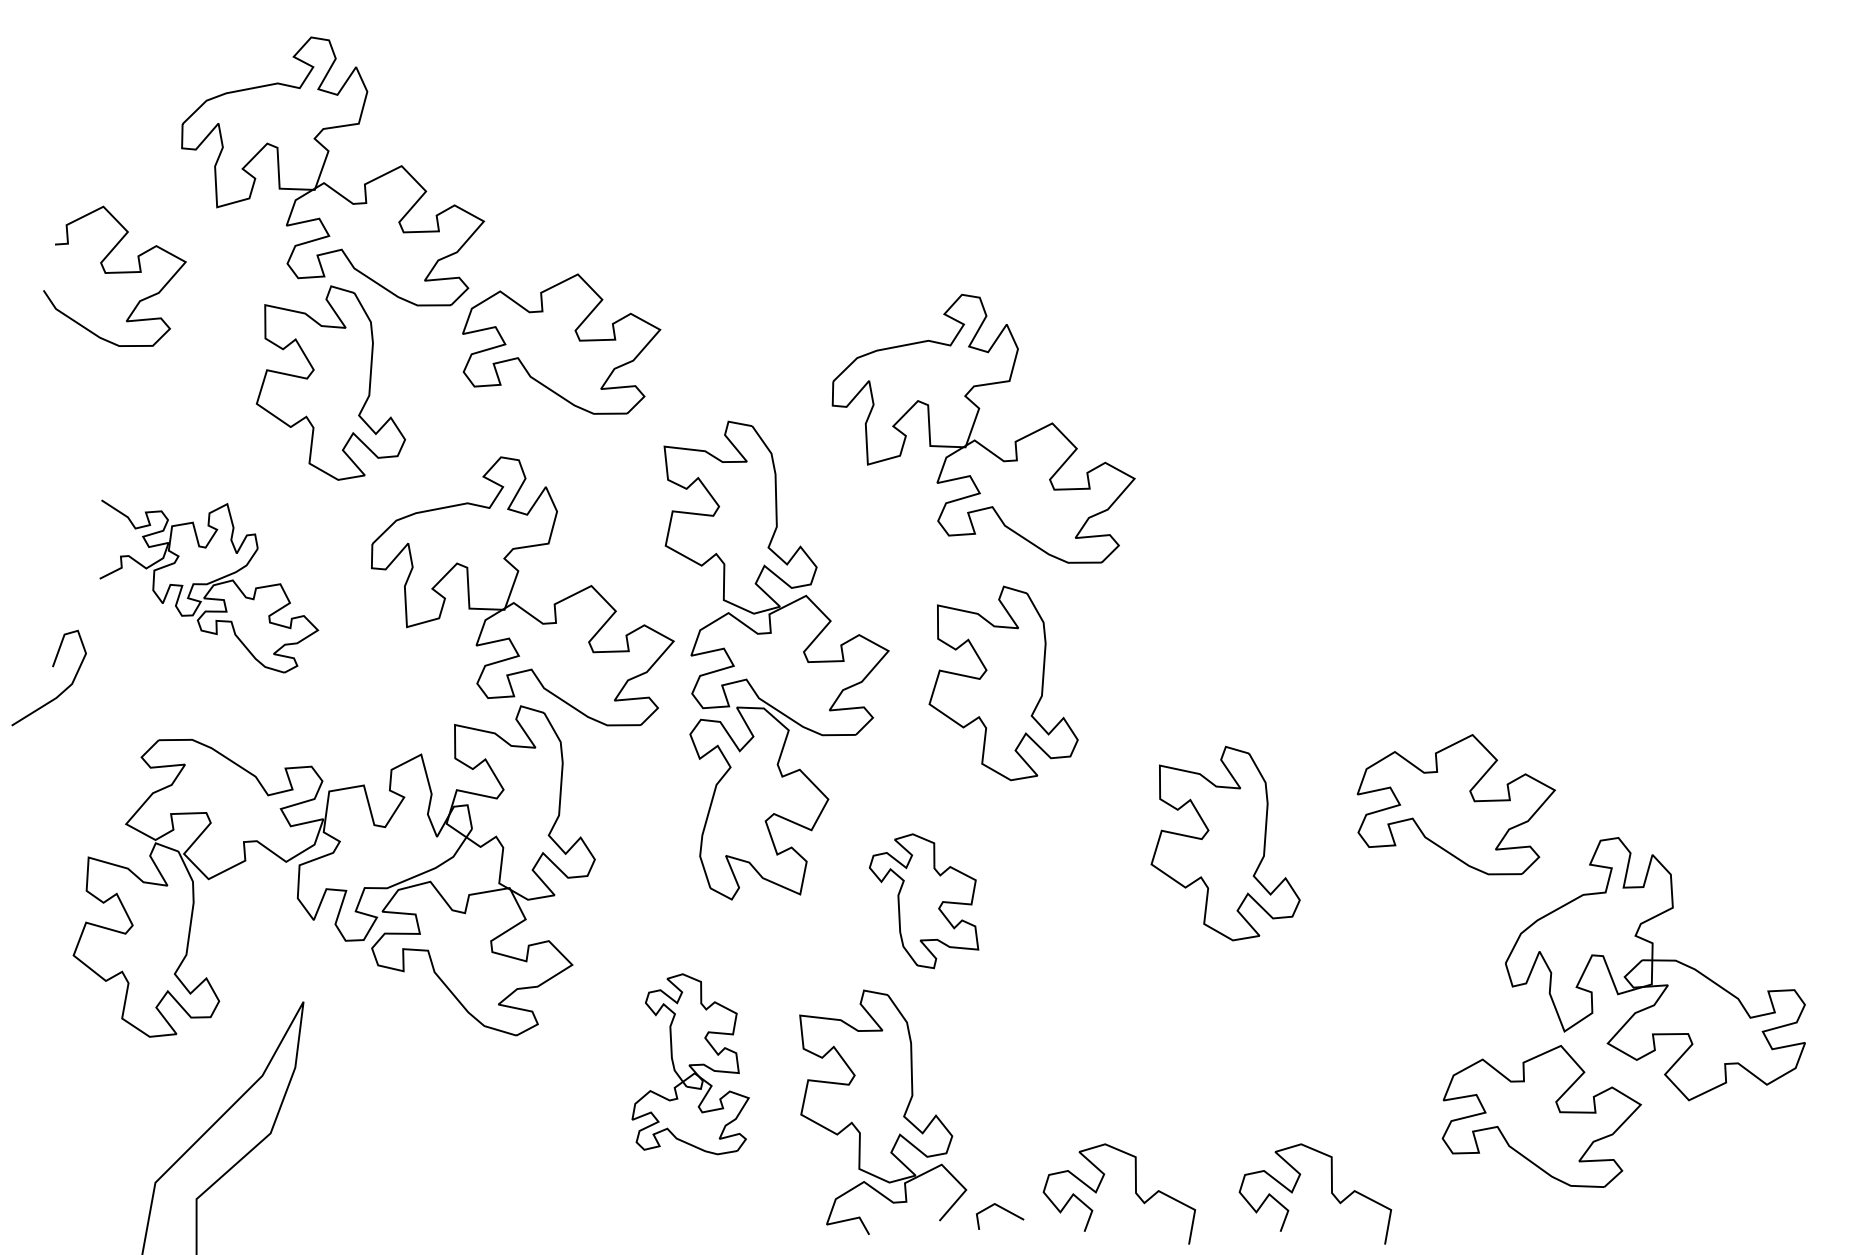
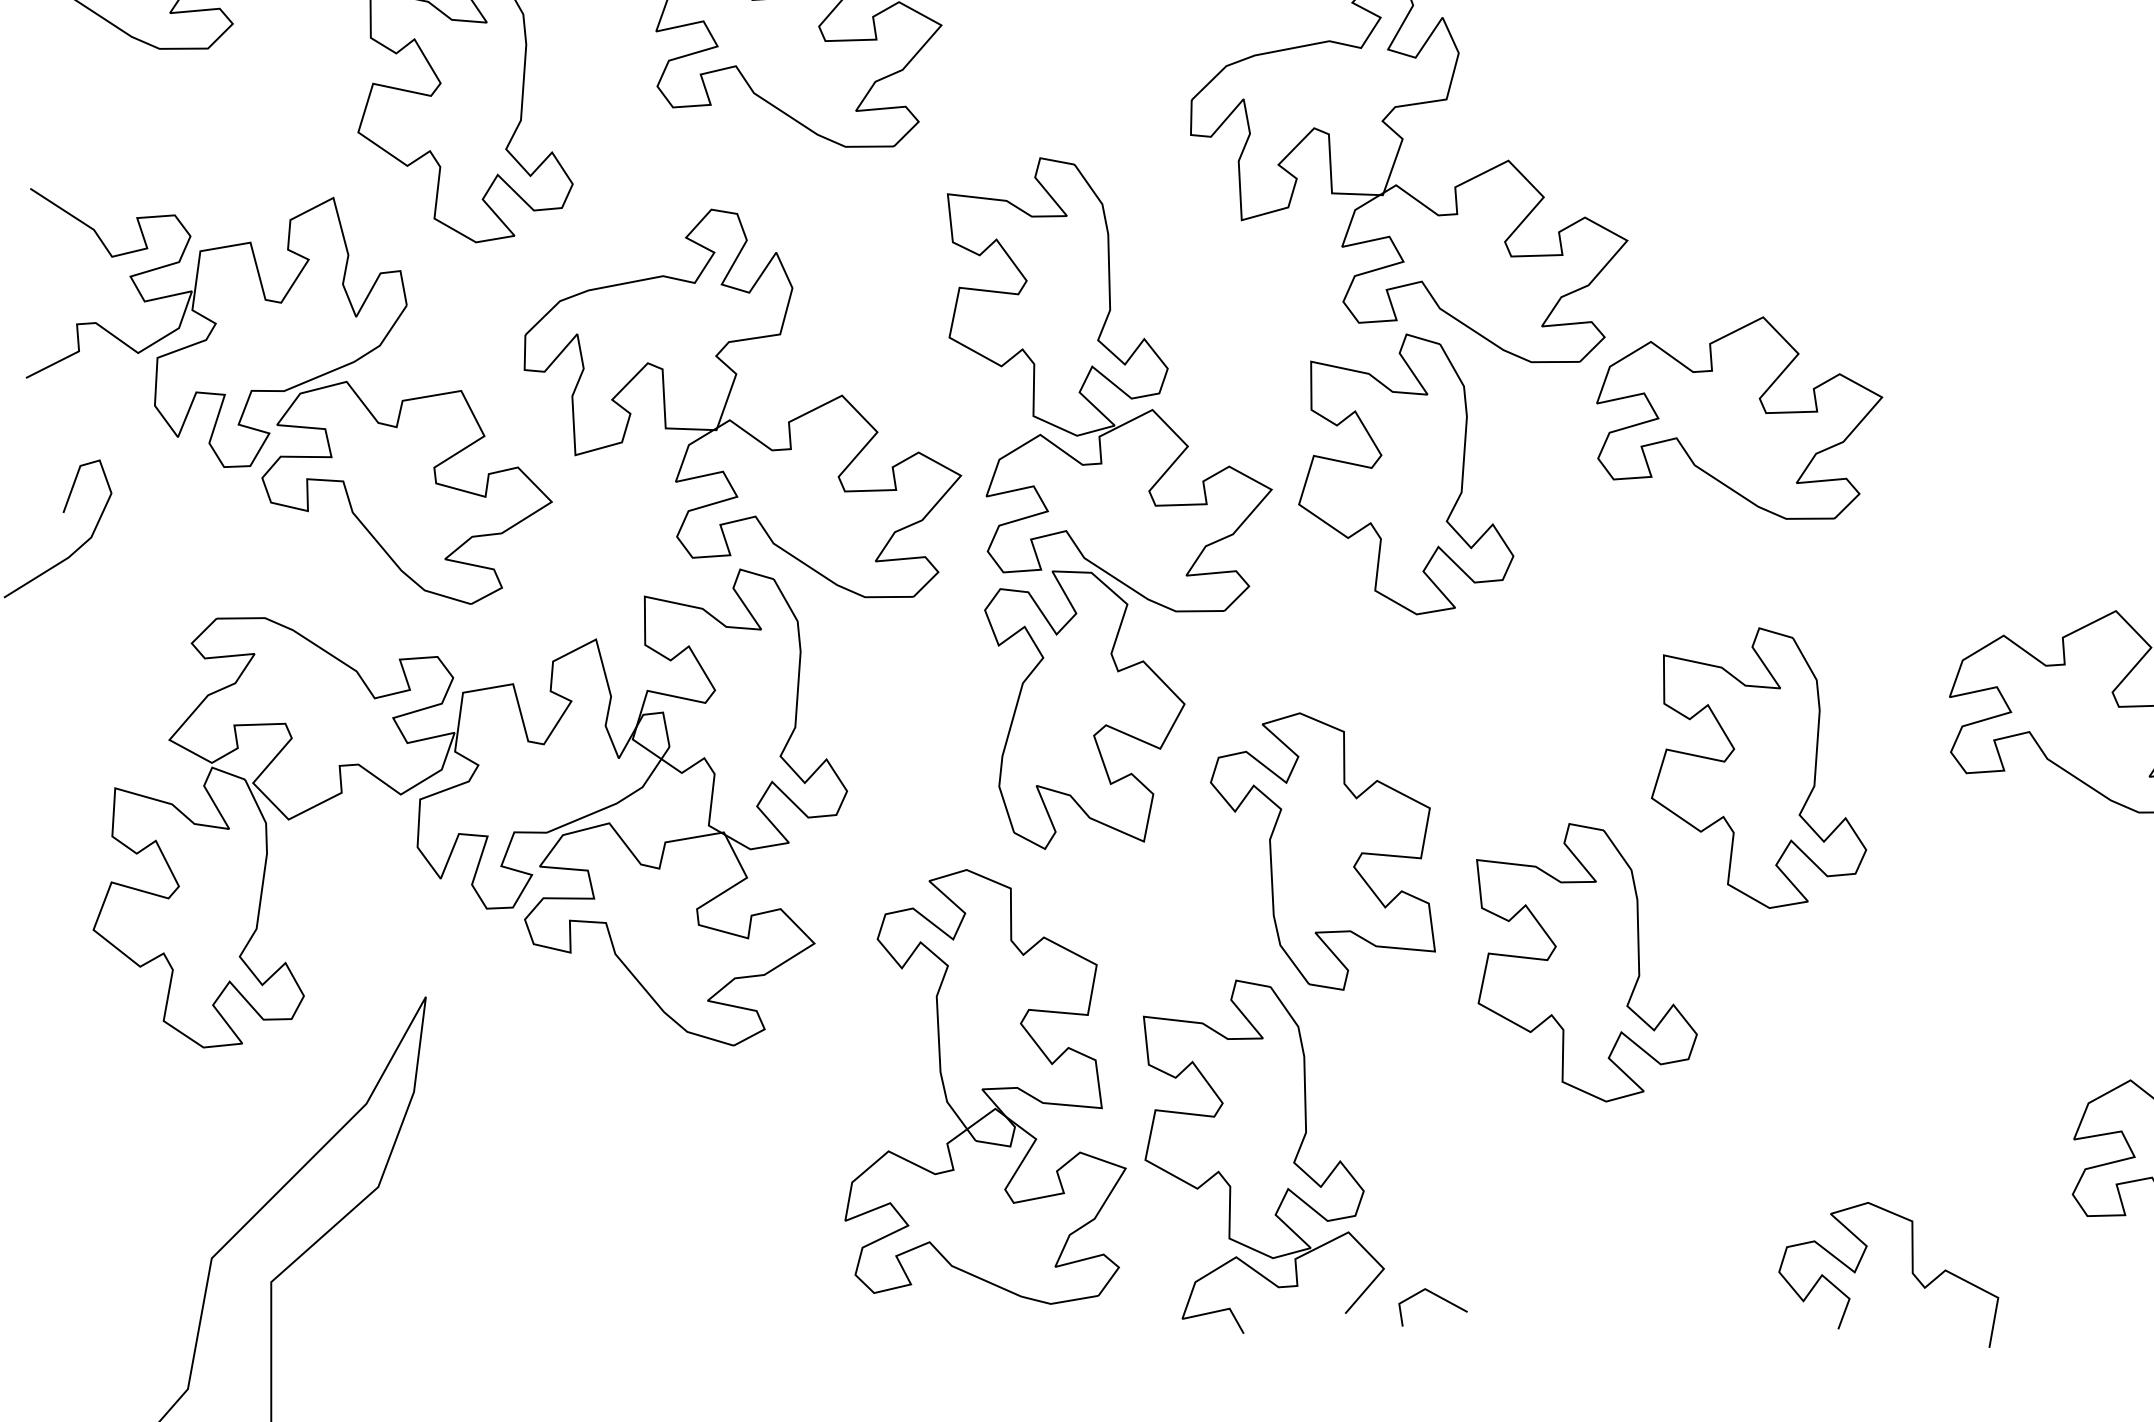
part: (208, 586) -> (288, 396), size x1.67
part: (1211, 601) -> (1738, 418), added
part: (1003, 683) -> (1406, 474), moved
part: (923, 900) -> (1322, 850), size x1.43
part: (1106, 978) -> (1586, 963), added
part: (690, 1064) -> (985, 1087), size x1.67
curve: (1135, 1193) -> (1628, 1273), removed

